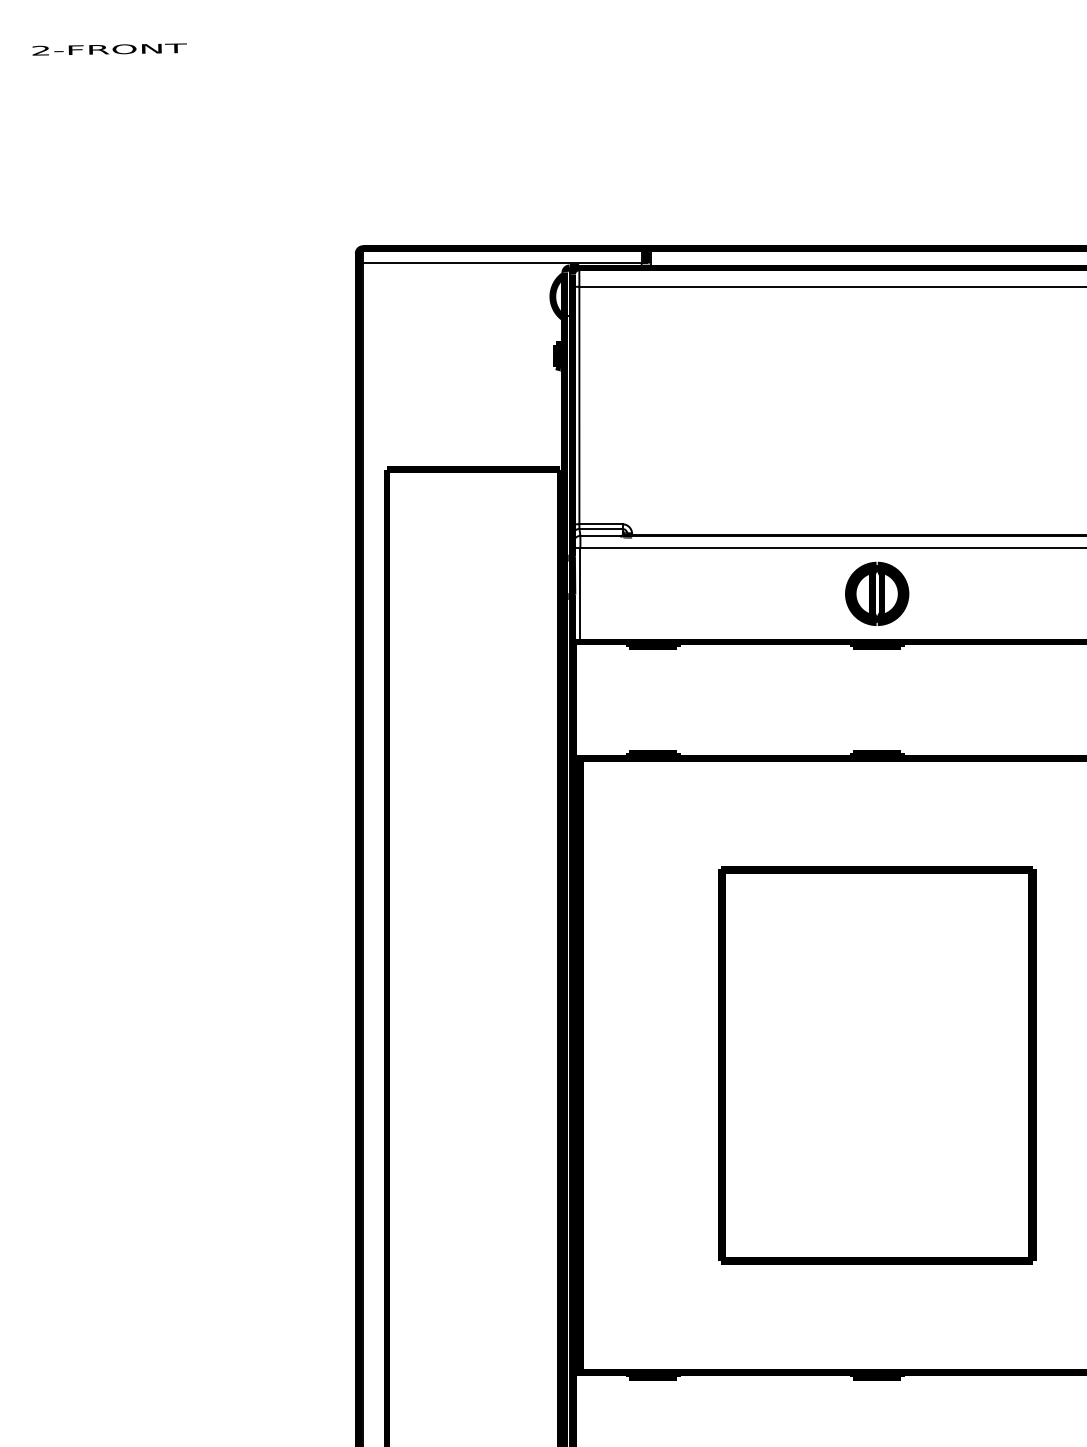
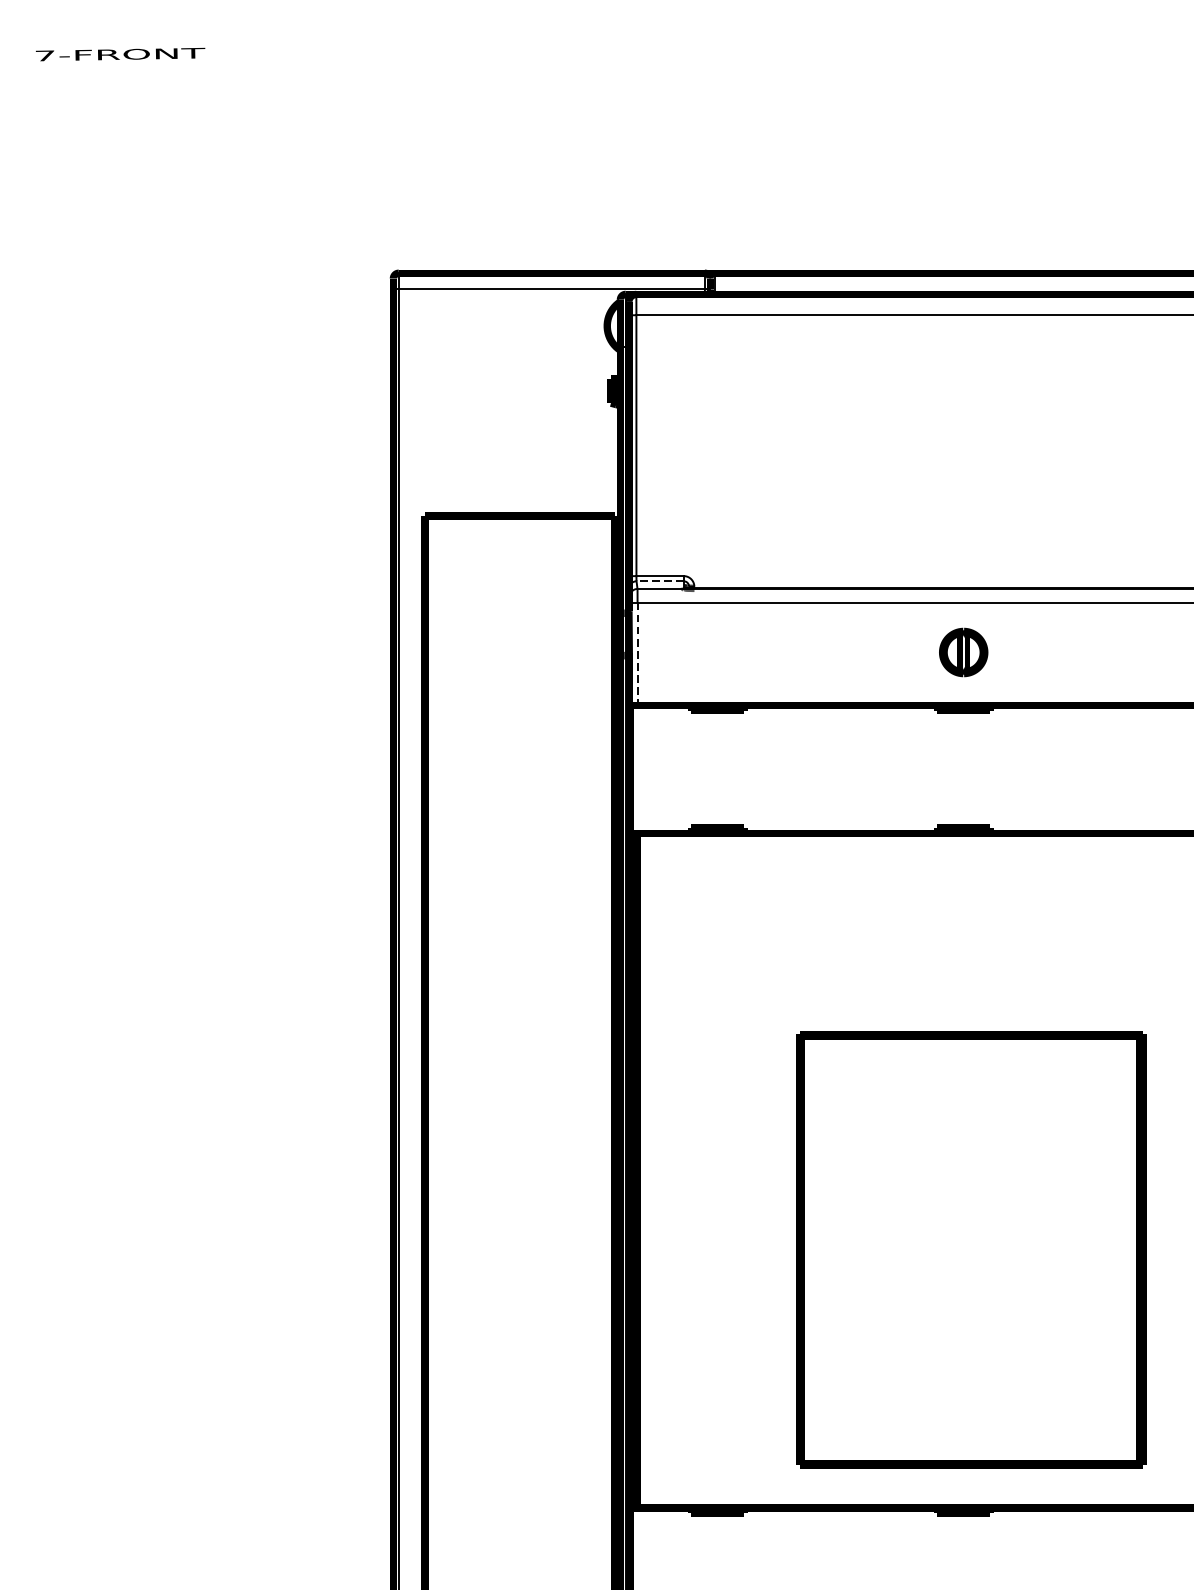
text: (40, 50) -> (44, 55), 2-FRONT -> 7-FRONT
line: (601, 528) -> (660, 580), solid -> dashed
part: (877, 593) -> (963, 652), size x0.7
line: (580, 595) -> (637, 654), solid -> dashed
part: (877, 1065) -> (971, 1249), moved

